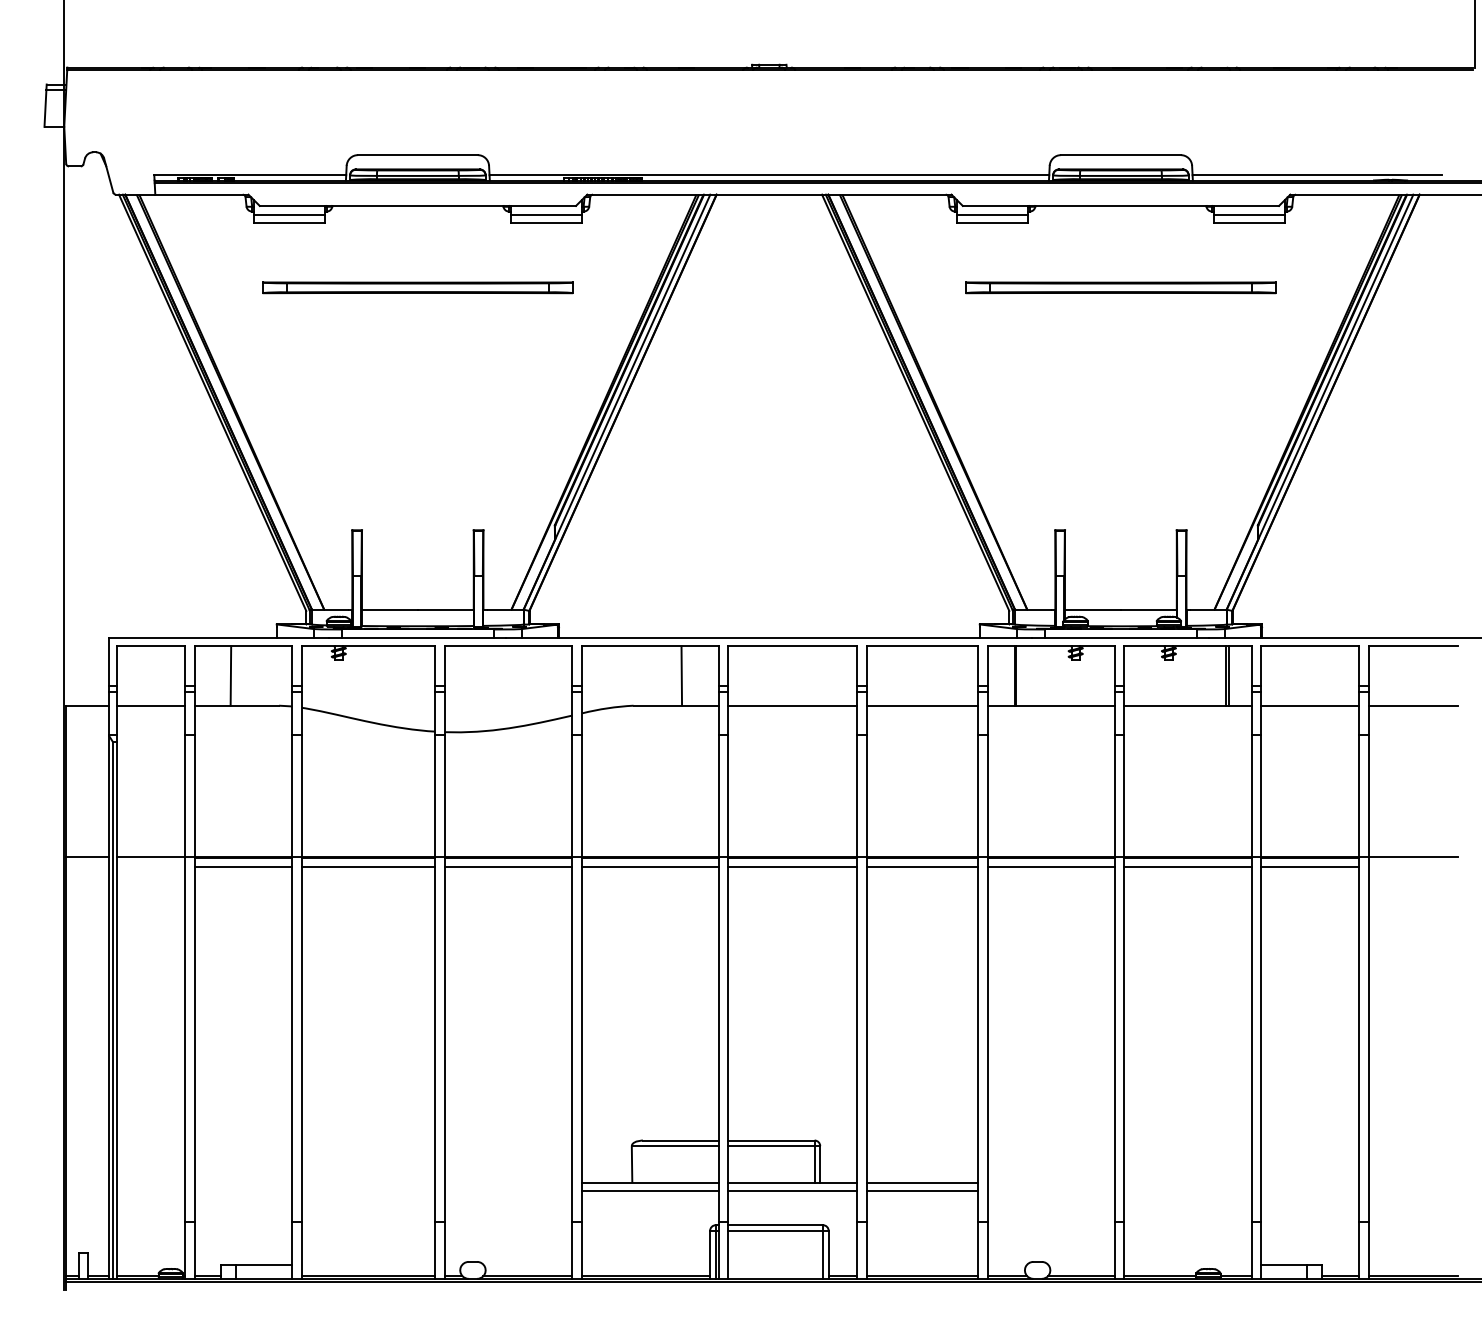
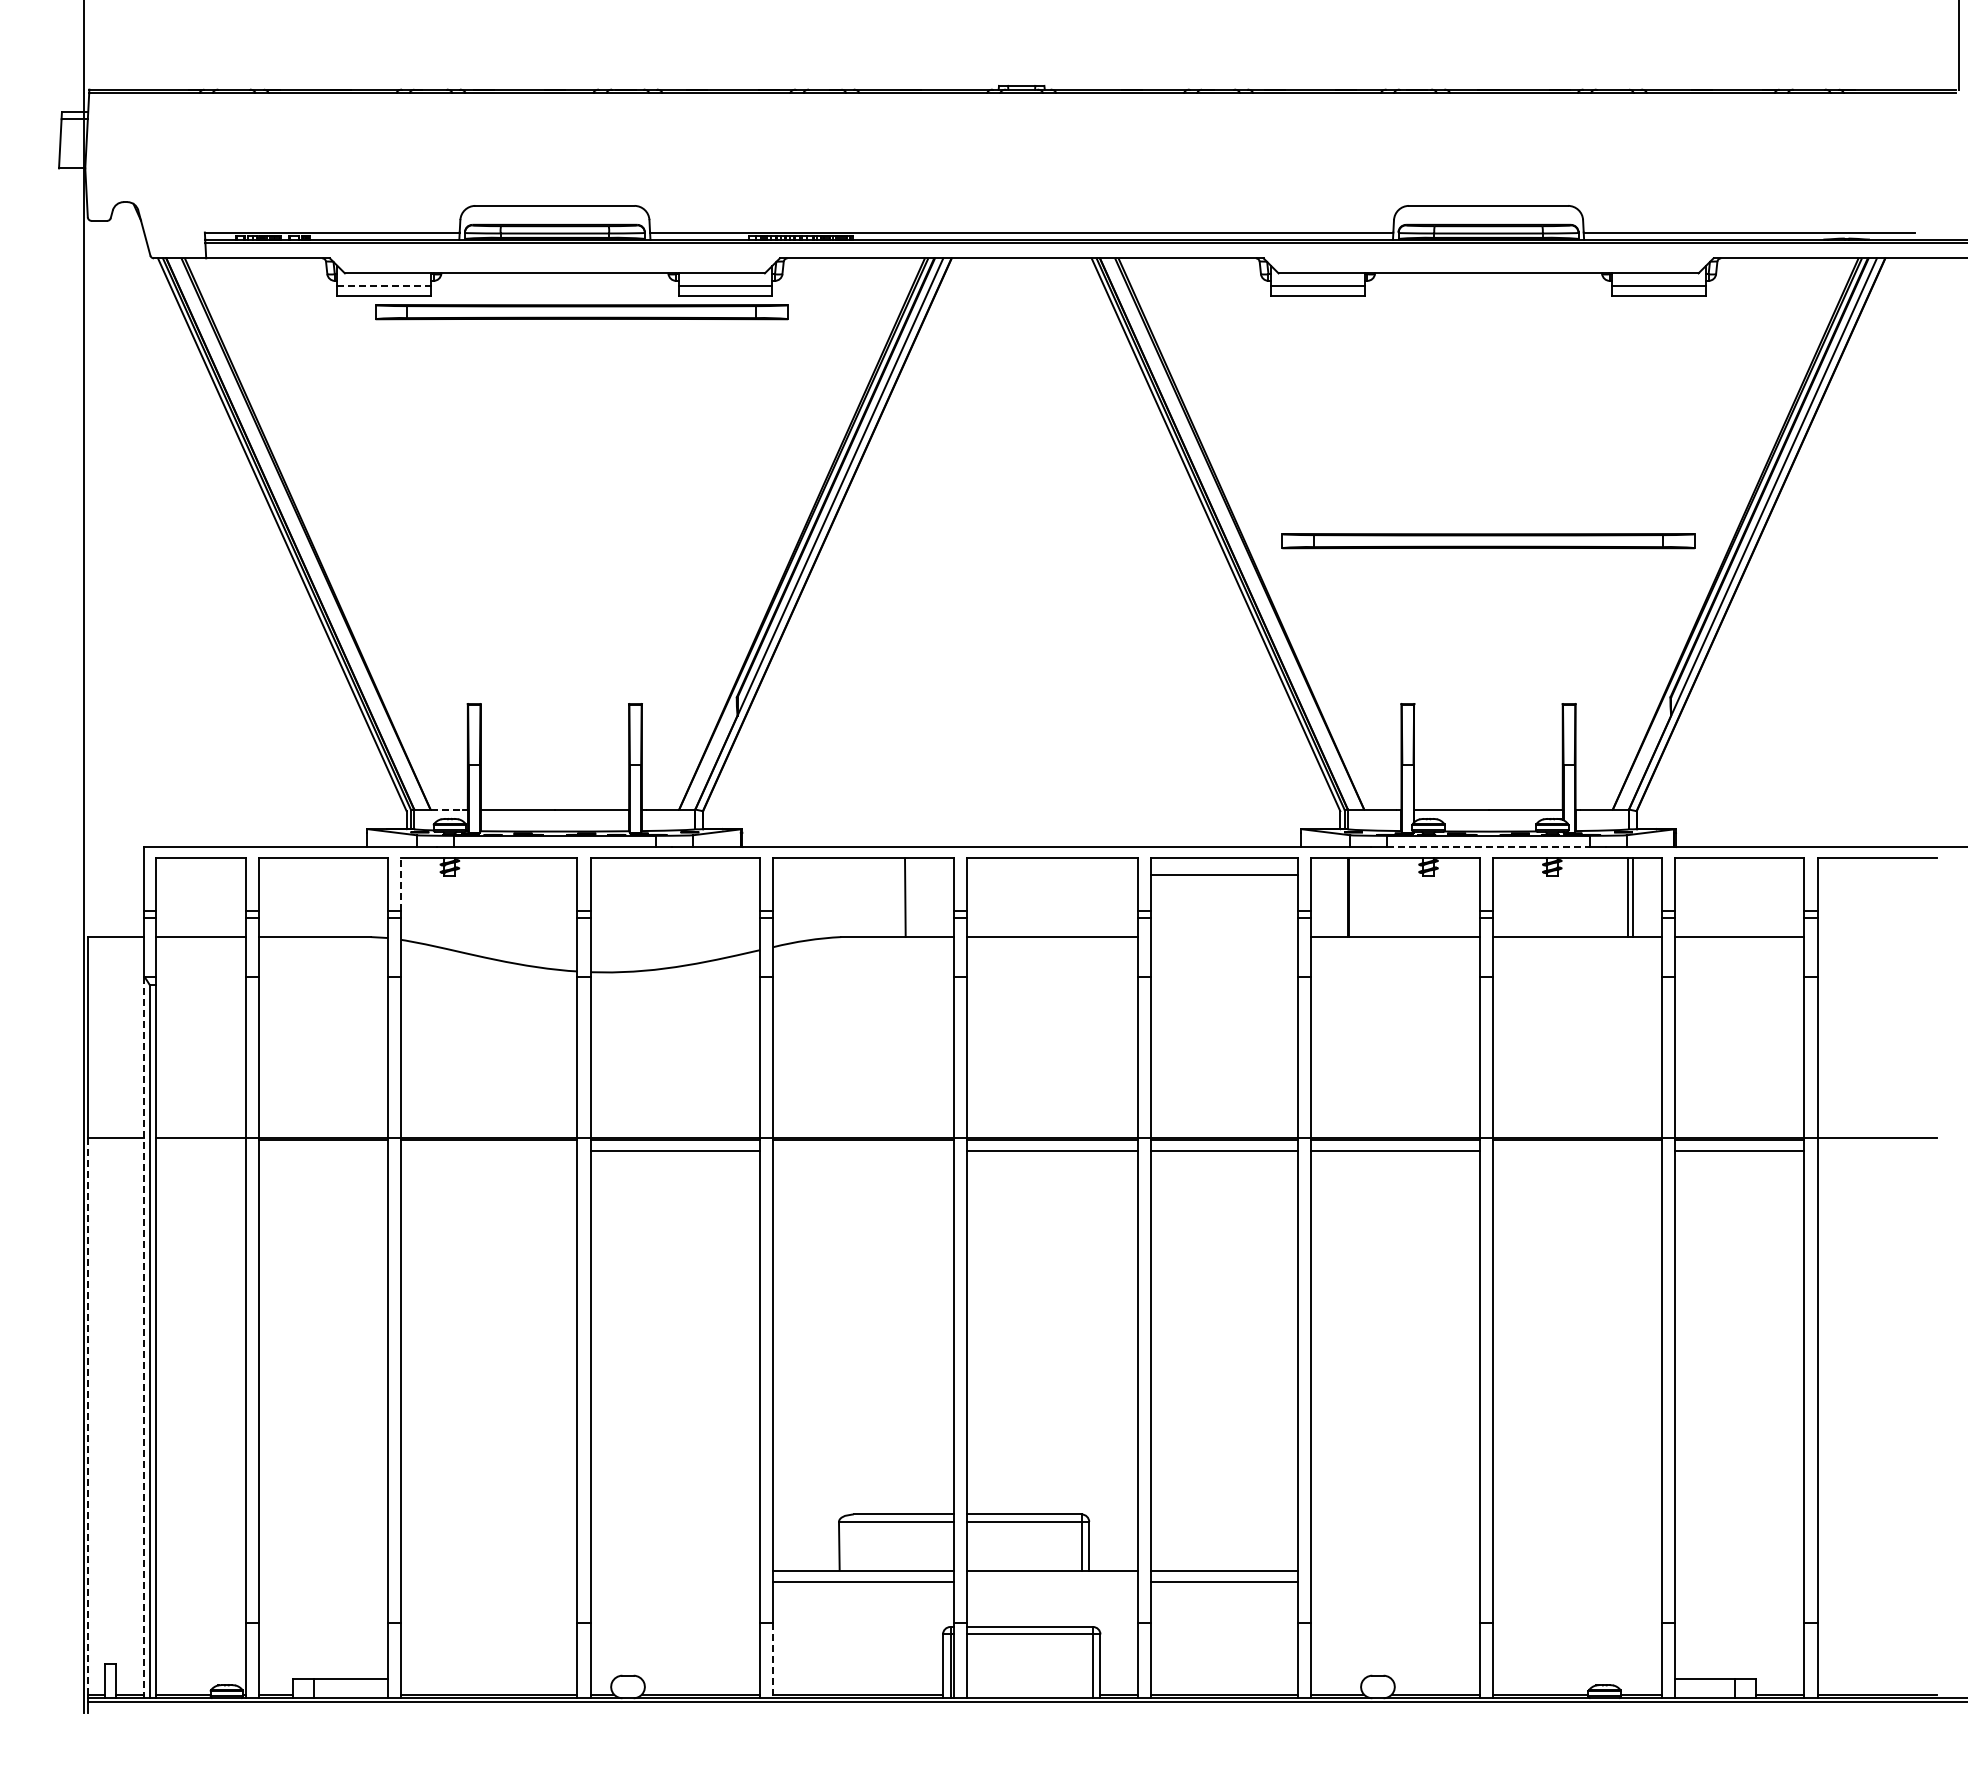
line: (289, 215) -> (384, 285), solid -> dashed
part: (417, 288) -> (581, 312), moved
part: (1120, 288) -> (1488, 541), moved
line: (337, 609) -> (447, 809), solid -> dashed
line: (1121, 638) -> (1489, 847), solid -> dashed
line: (302, 666) -> (401, 884), solid -> dashed
line: (230, 675) -> (306, 897), removed
line: (922, 706) -> (1224, 875), moved
line: (1413, 706) -> (1876, 937), removed
line: (243, 866) -> (323, 1150), removed
line: (368, 866) -> (489, 1150), removed
line: (650, 866) -> (863, 1150), removed
line: (1187, 866) -> (1577, 1150), removed
line: (108, 1007) -> (144, 1337), solid -> dashed
line: (66, 1066) -> (88, 1416), solid -> dashed
line: (792, 1190) -> (1052, 1581), removed
line: (582, 1251) -> (773, 1661), solid -> dashed

